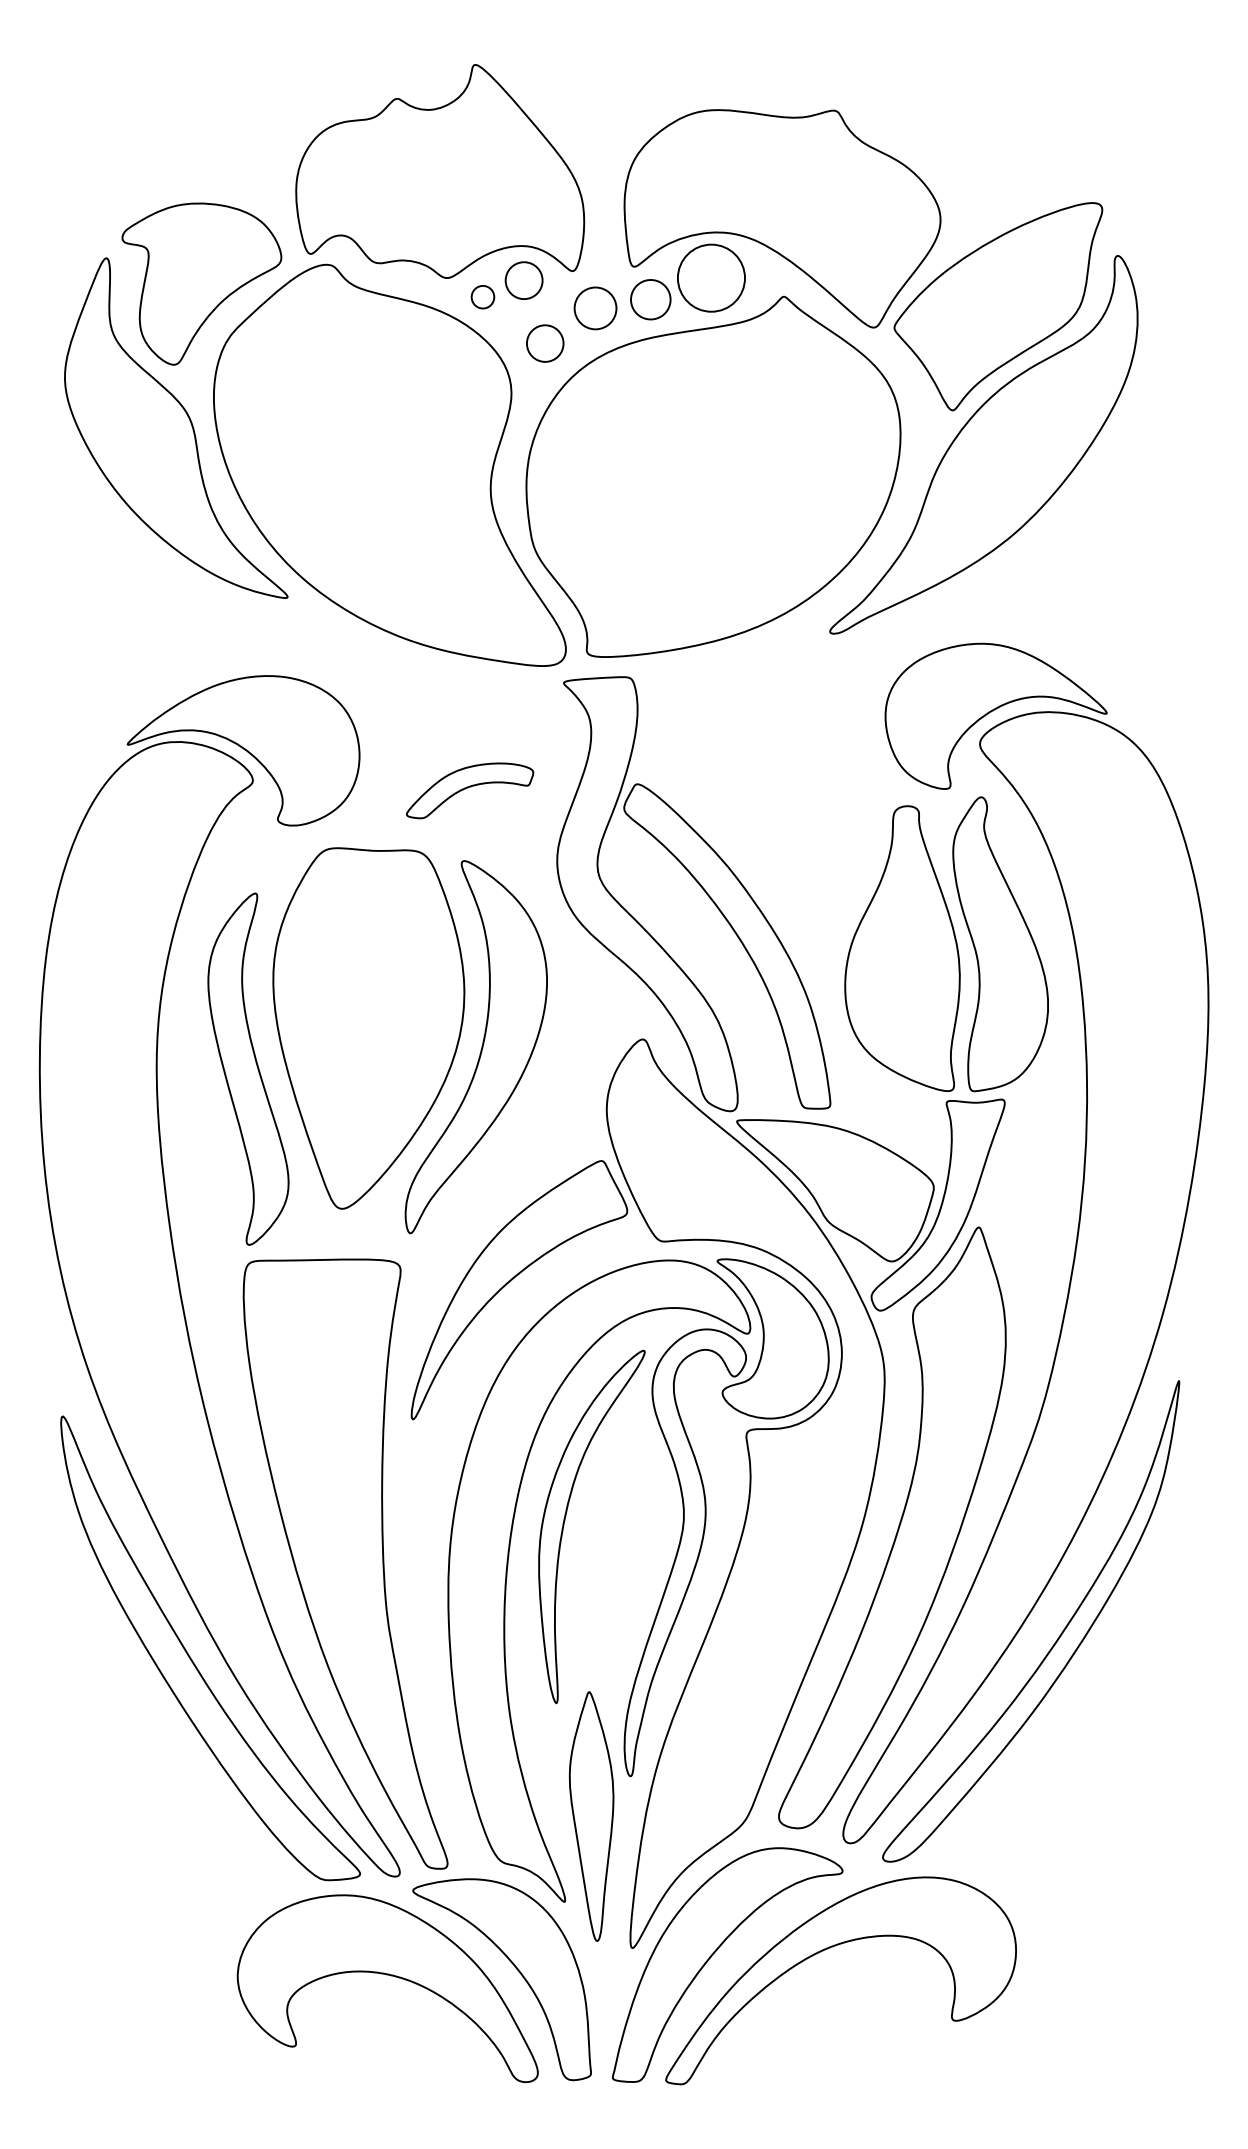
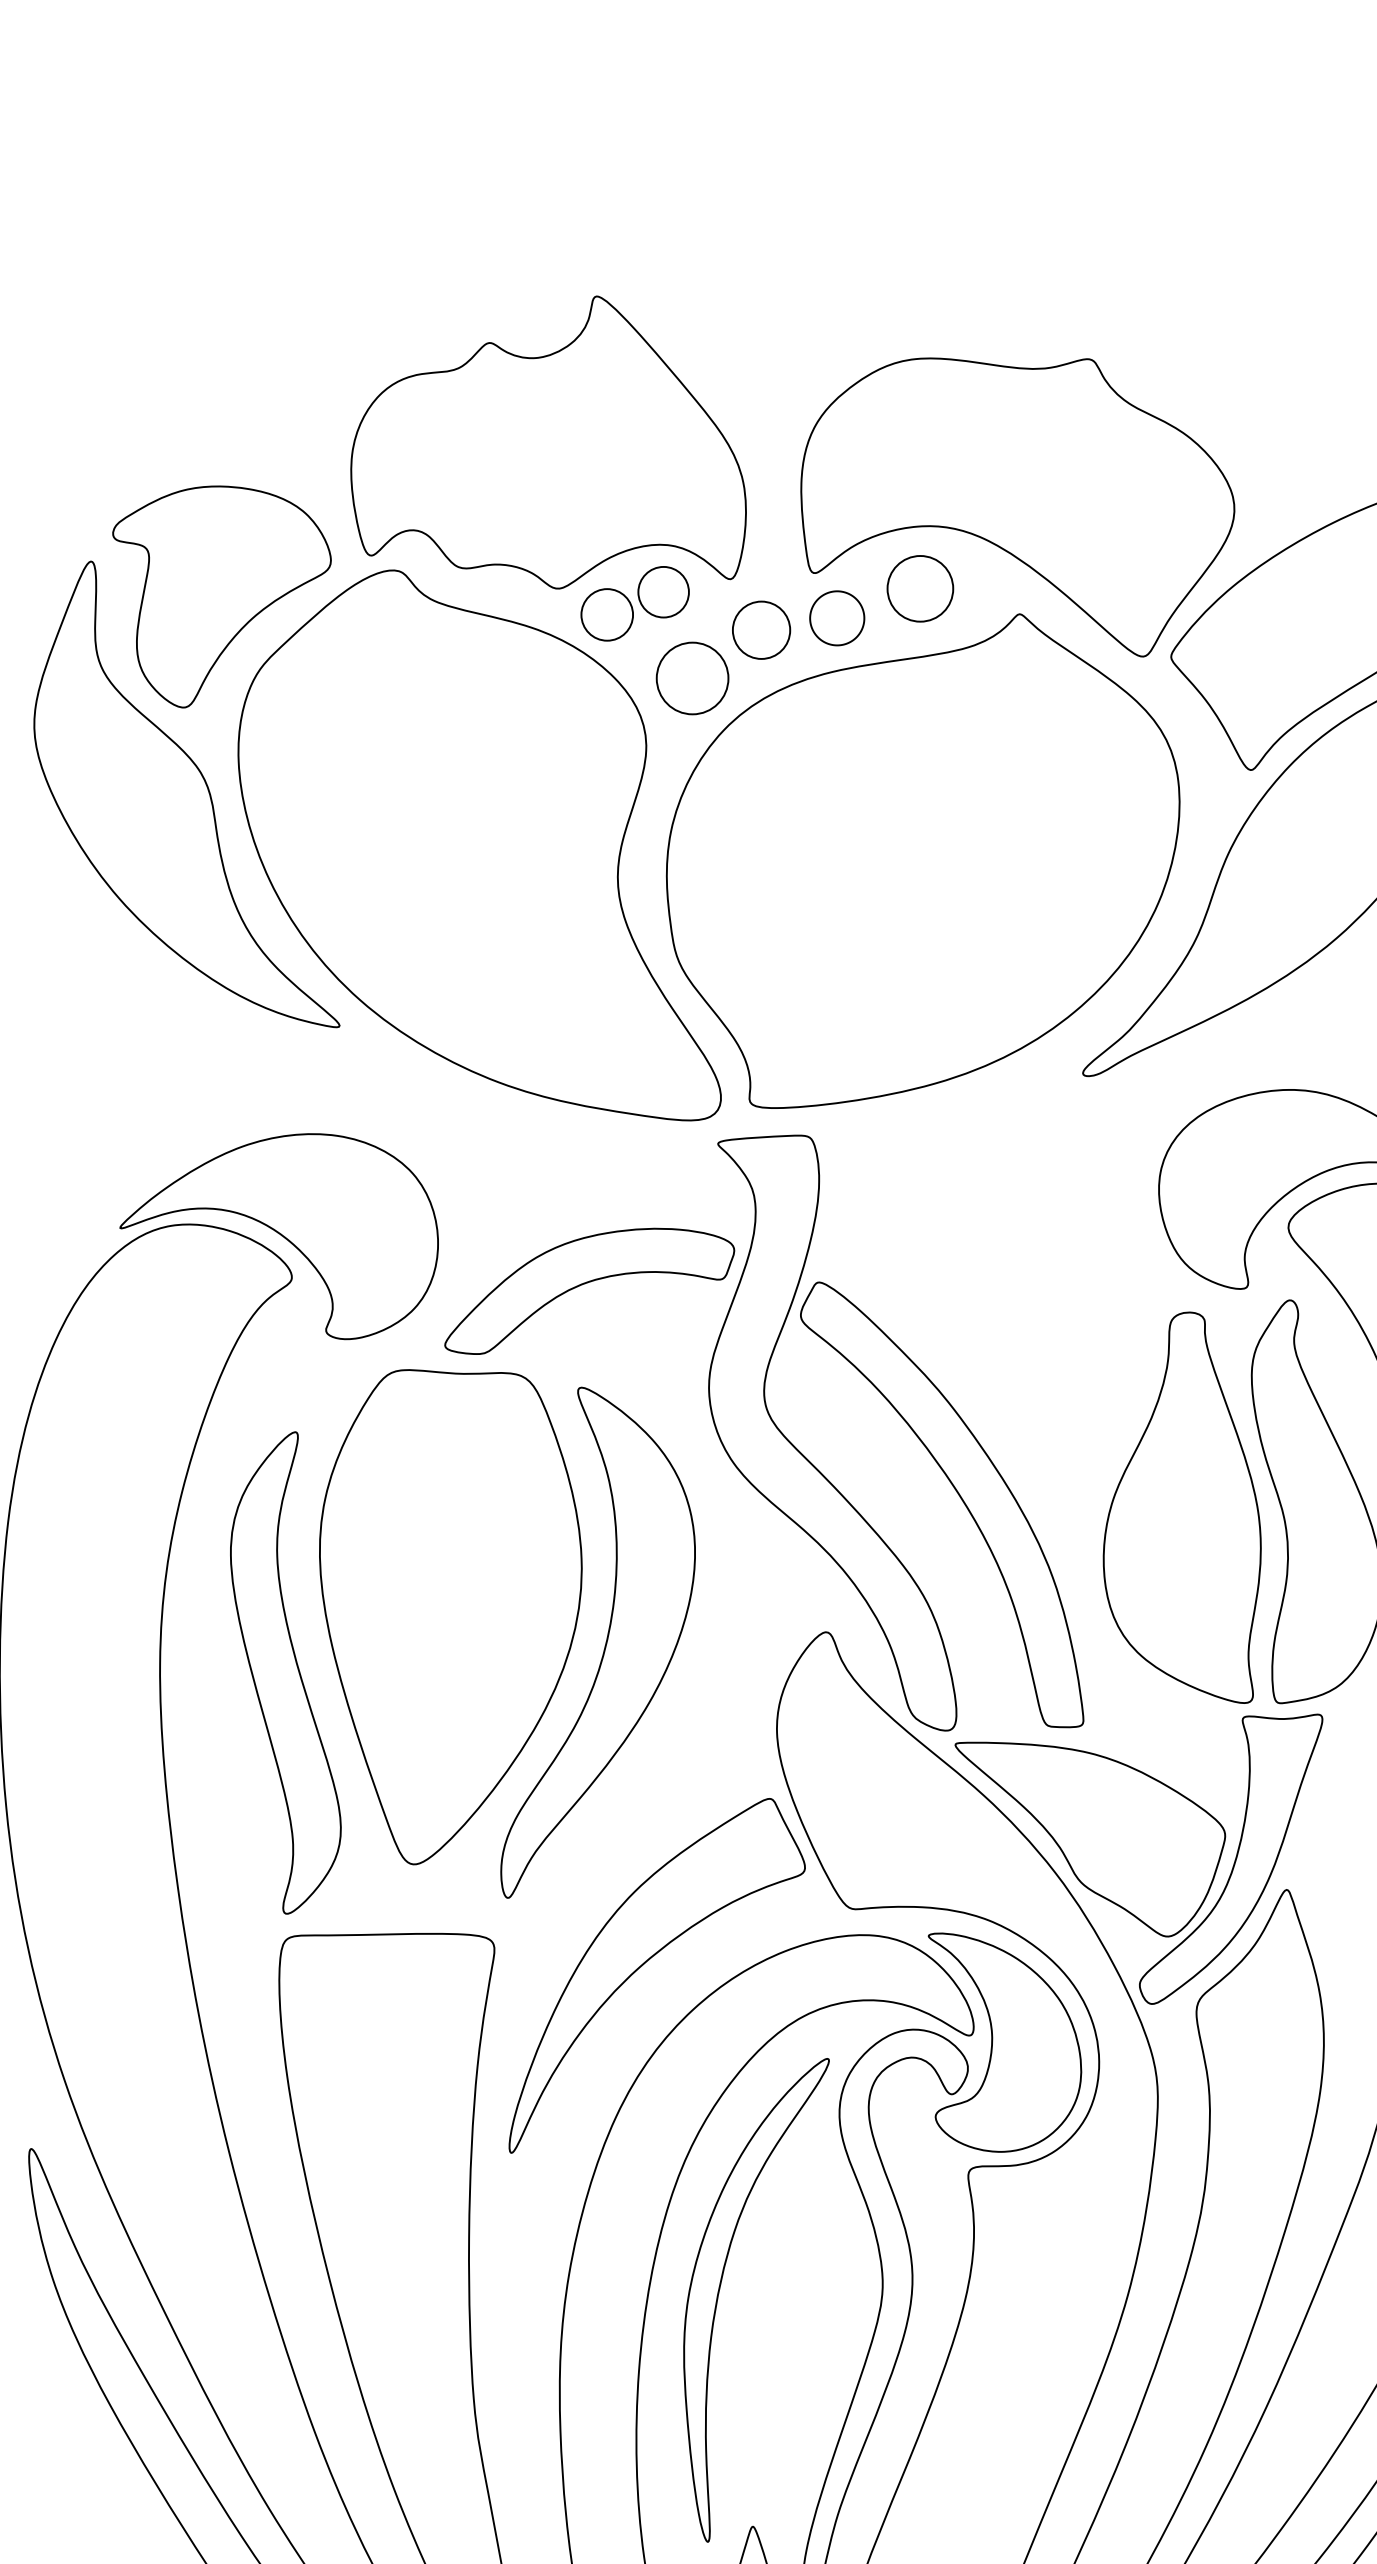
circle: (711, 278) -> (920, 589), size x0.71
circle: (482, 297) -> (606, 615), size x1.67
circle: (545, 343) -> (692, 678), size x1.43
part: (469, 790) -> (588, 1291), size x1.67

